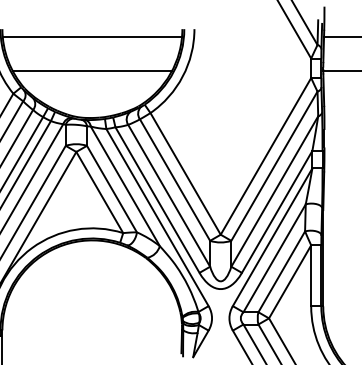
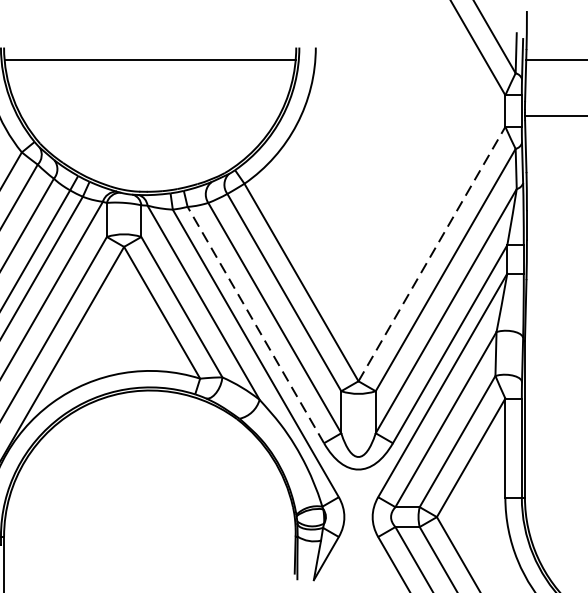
line: (91, 71) -> (148, 116), removed
line: (266, 155) -> (432, 252), solid -> dashed
line: (157, 199) -> (255, 324), solid -> dashed

